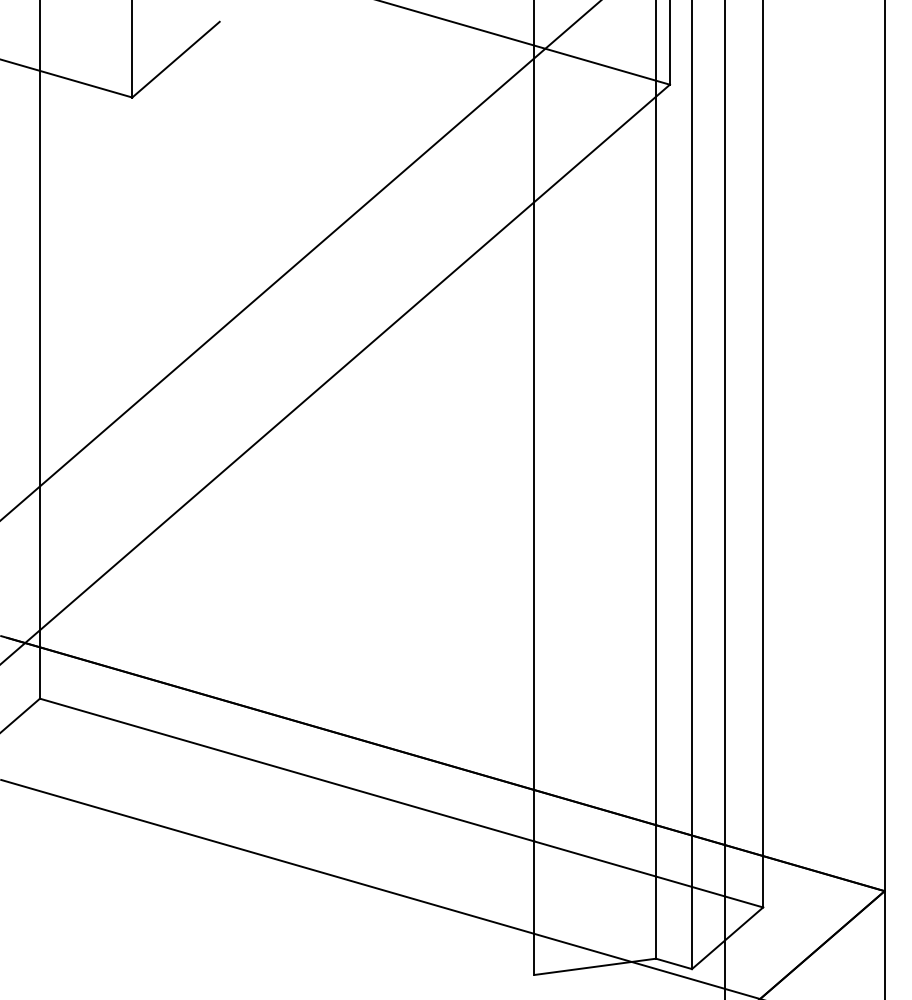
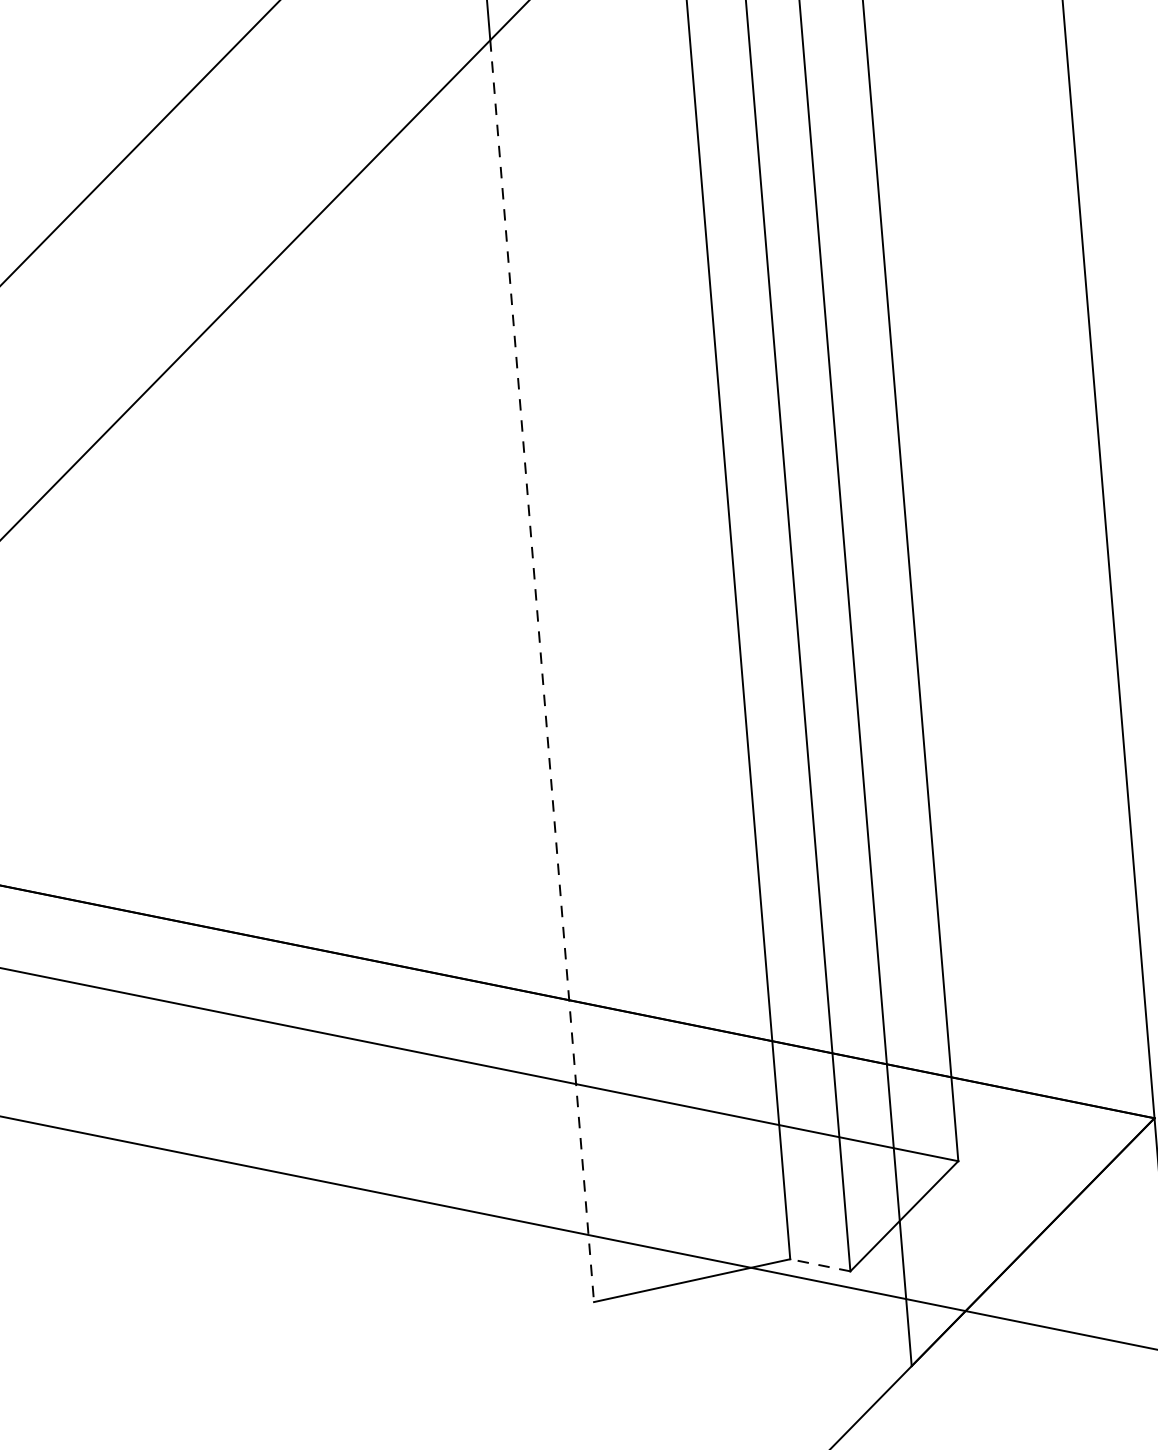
line: (534, 589) -> (542, 672), solid -> dashed
line: (674, 963) -> (821, 1264), solid -> dashed

